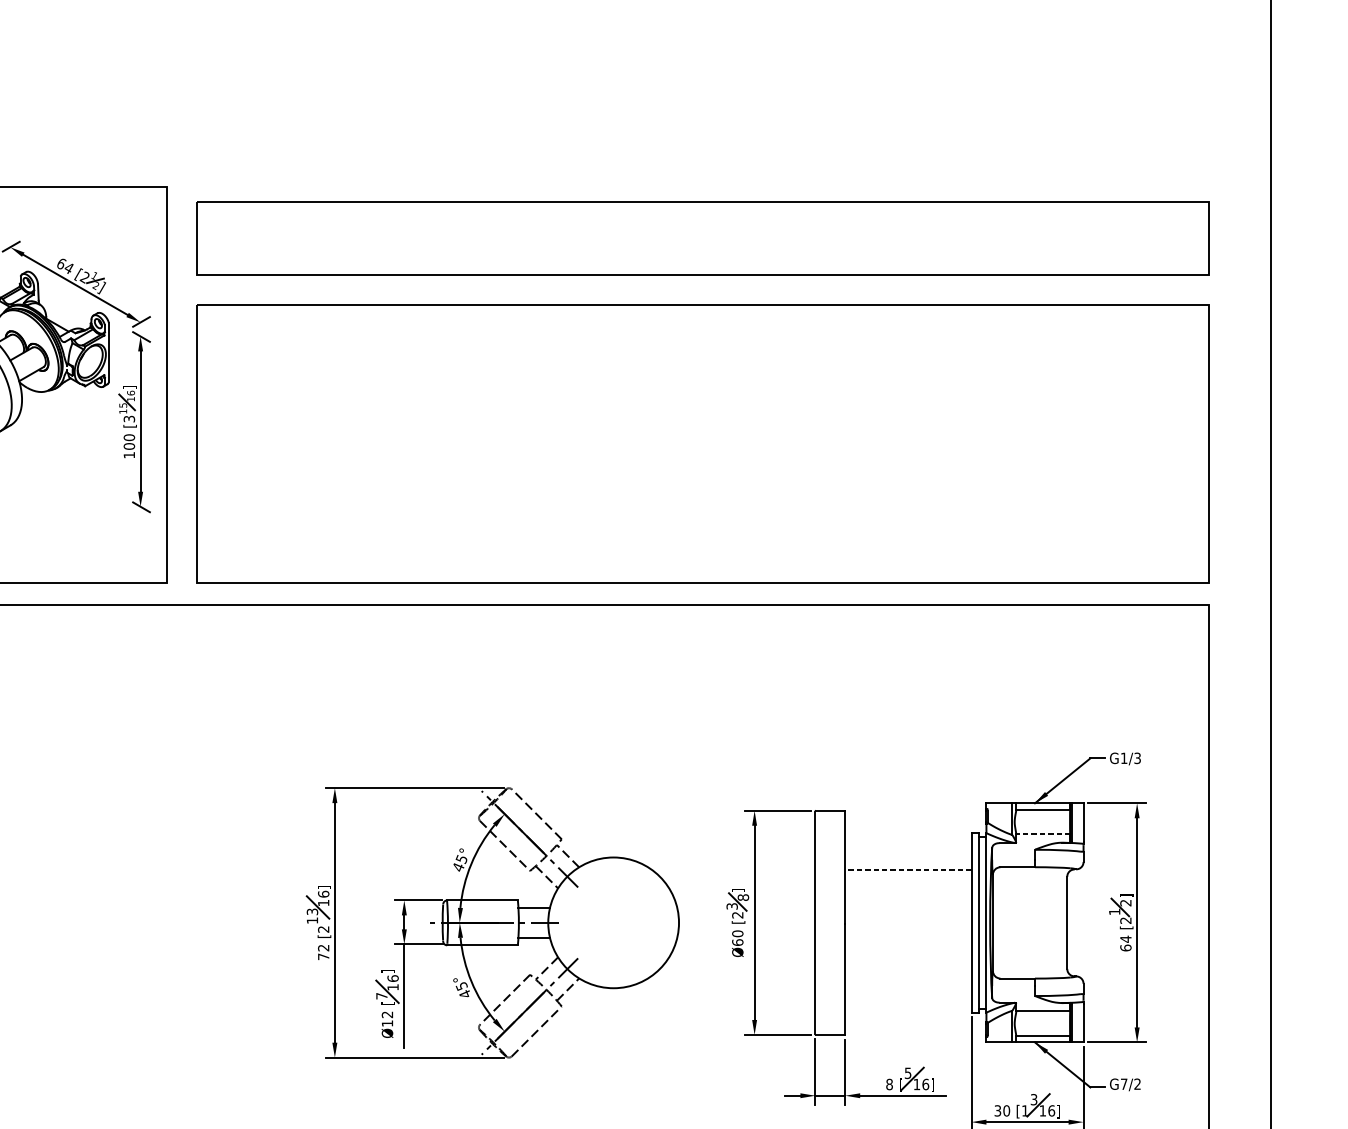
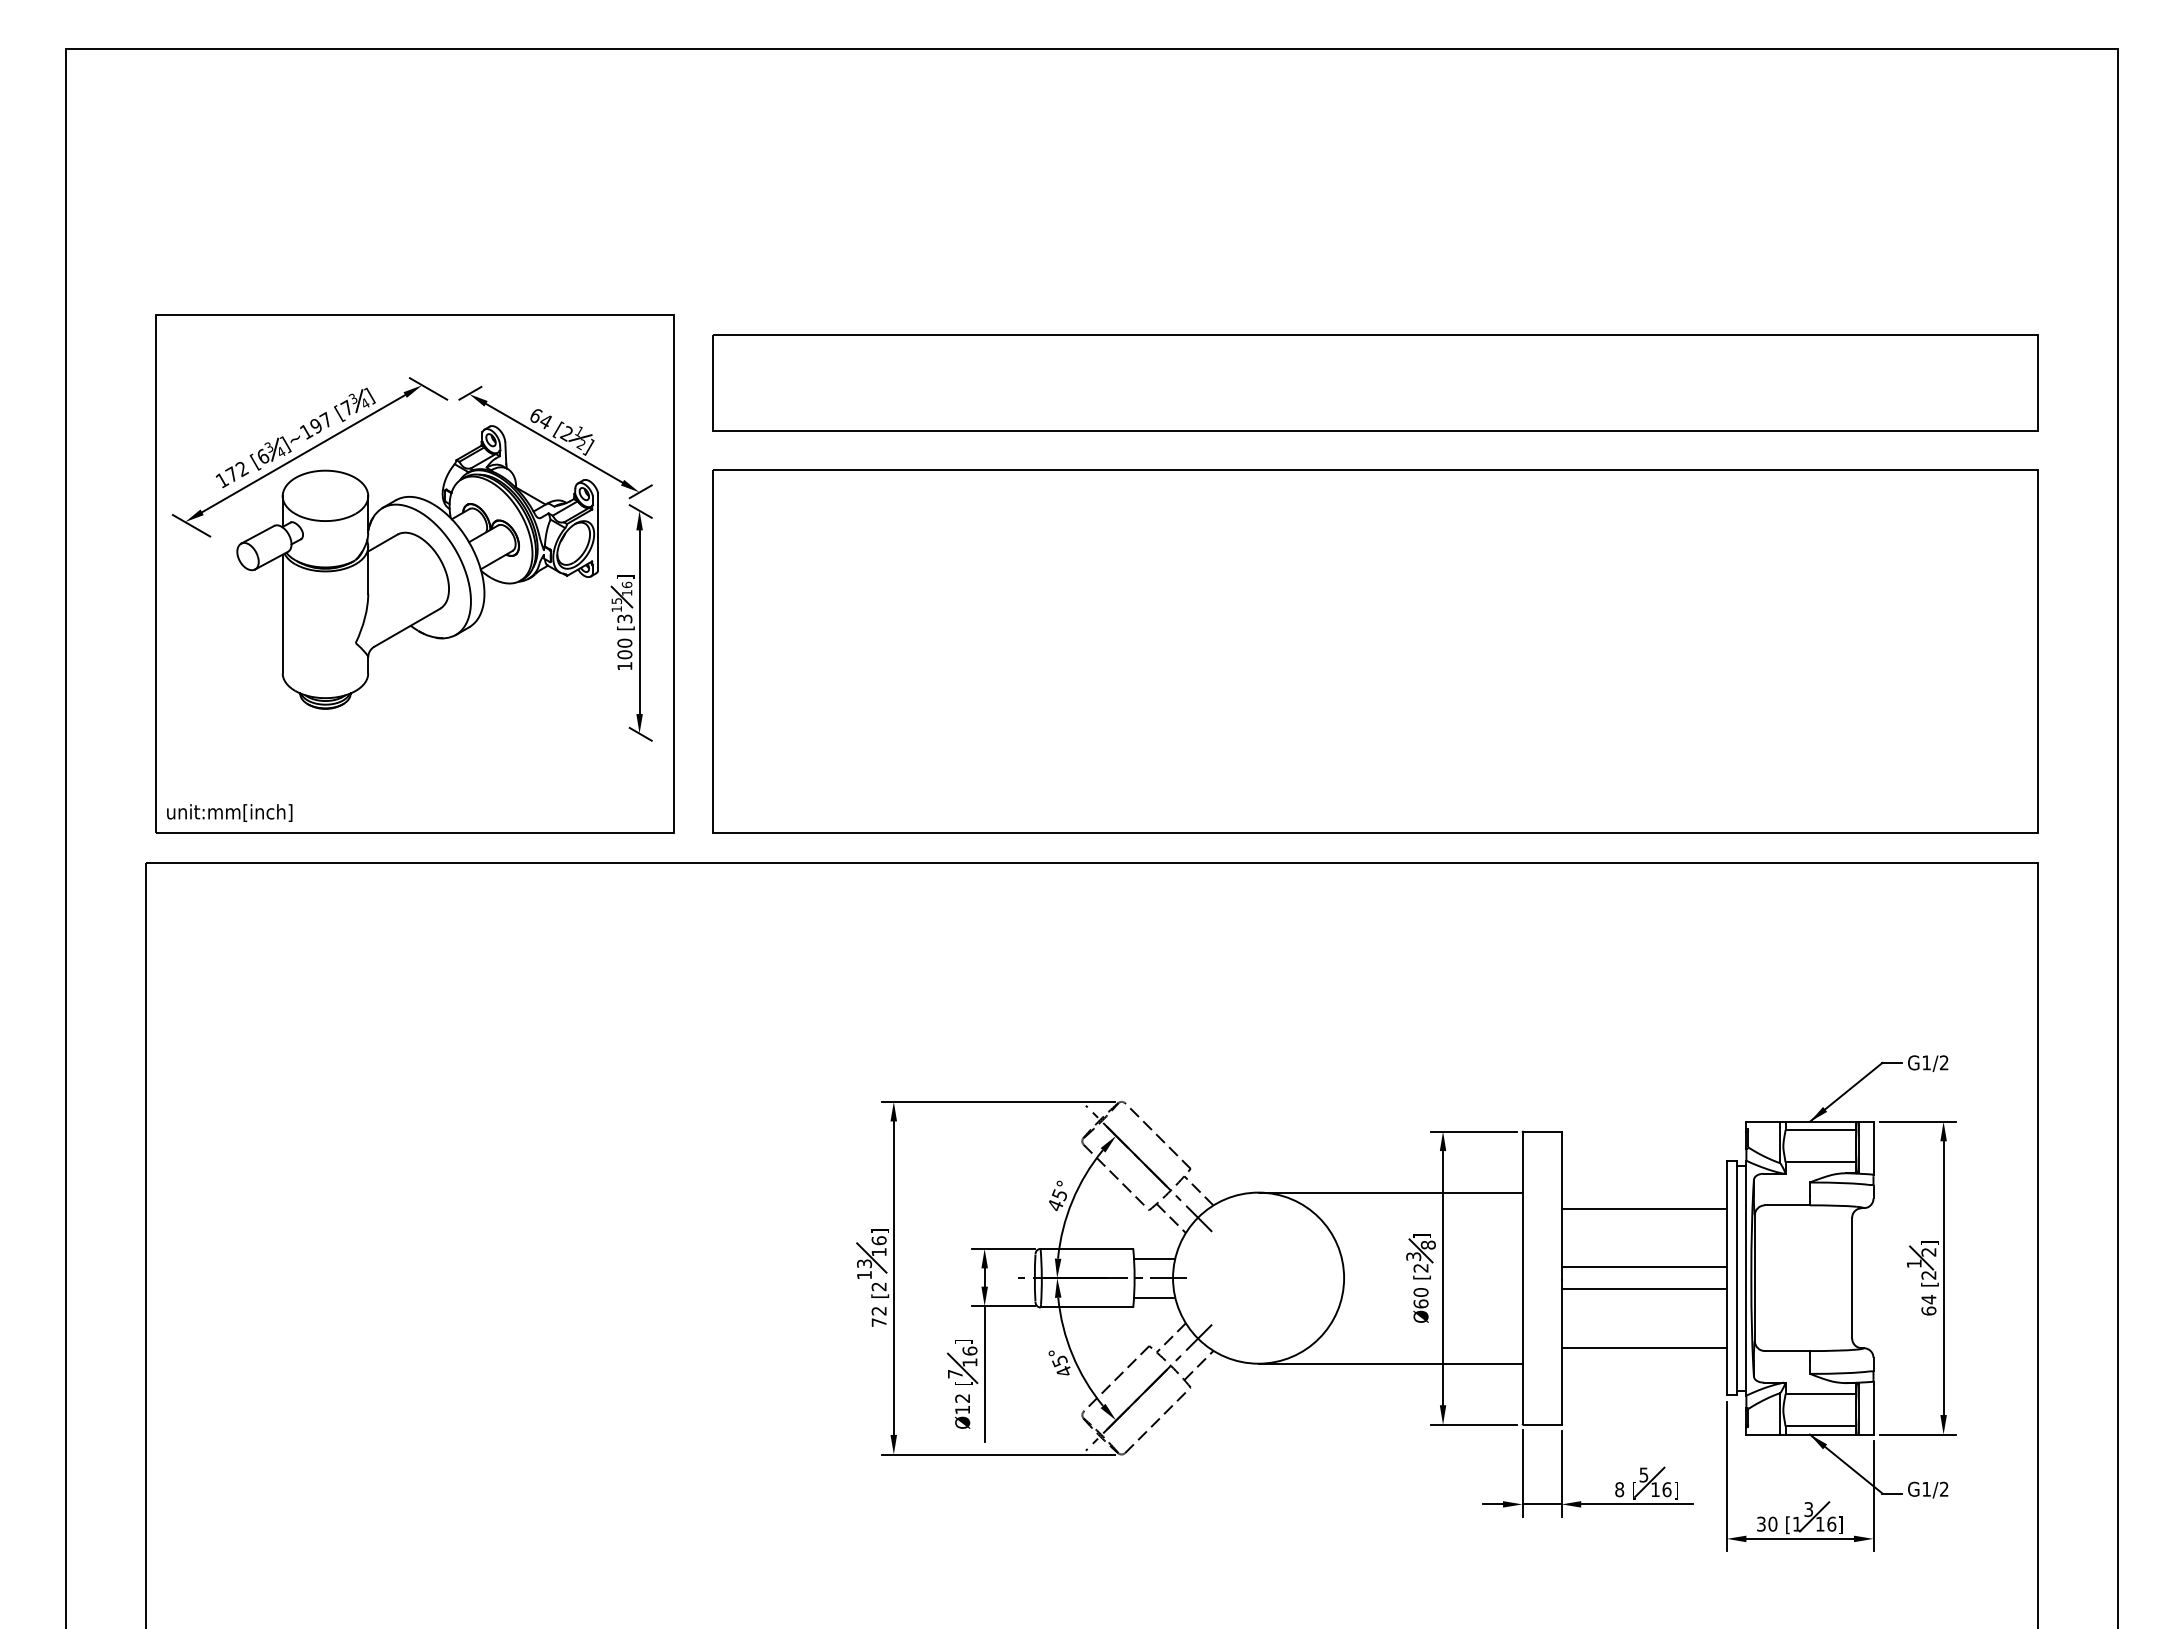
text: (1137, 758) -> (1944, 1063), G1/3 -> G1/2
line: (1043, 834) -> (1820, 1162), dashed -> solid
line: (714, 857) -> (1390, 1192), added
line: (908, 869) -> (1644, 1208), dashed -> solid
line: (907, 914) -> (1643, 1267), added
line: (907, 931) -> (1643, 1289), added
line: (907, 975) -> (1643, 1347), added
line: (714, 988) -> (1390, 1363), added
text: (1124, 1084) -> (1926, 1489), G7/2 -> G1/2

